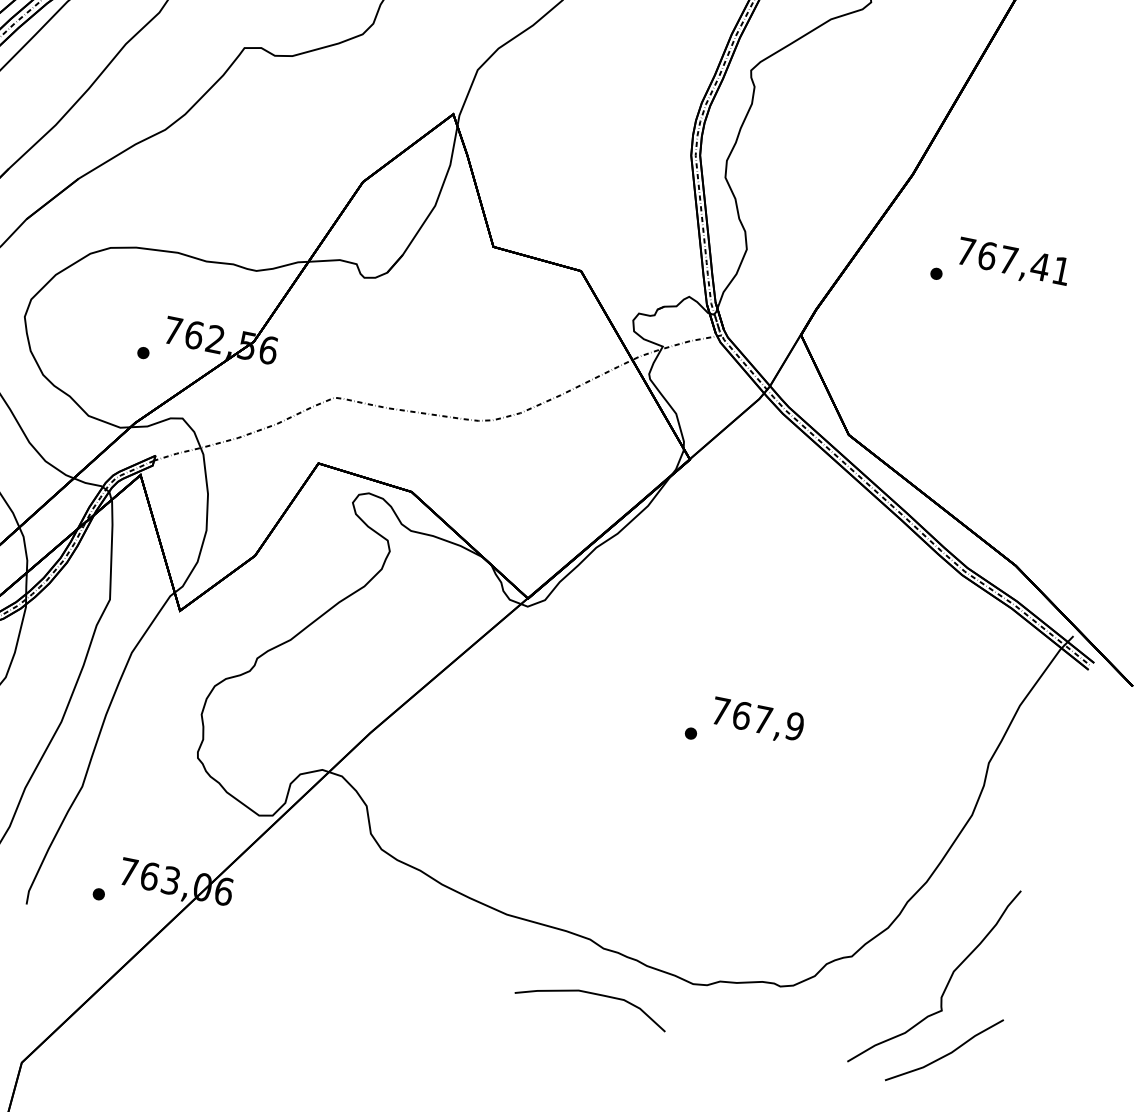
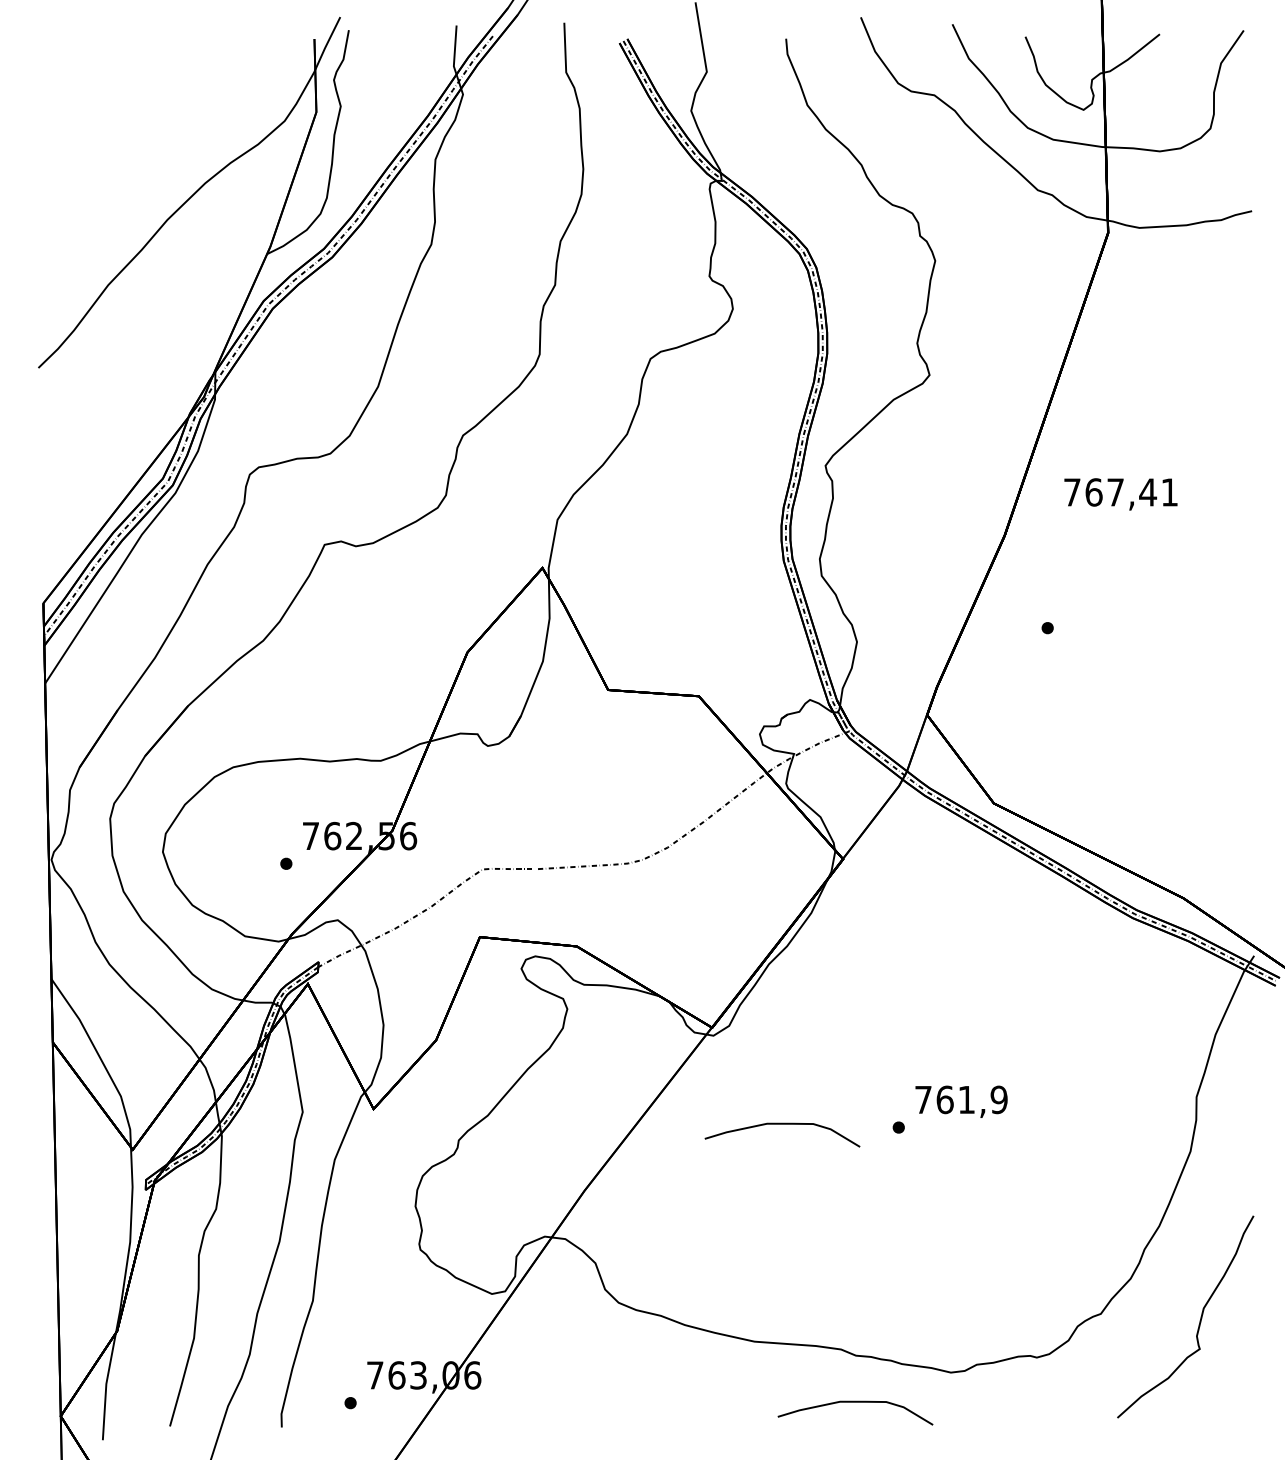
text: (1012, 263) -> (1120, 494), moved
curve: (577, 707) -> (782, 1124), added
text: (762, 719) -> (966, 1099), 767,9 -> 761,9
line: (946, 1053) -> (1213, 1390), removed

